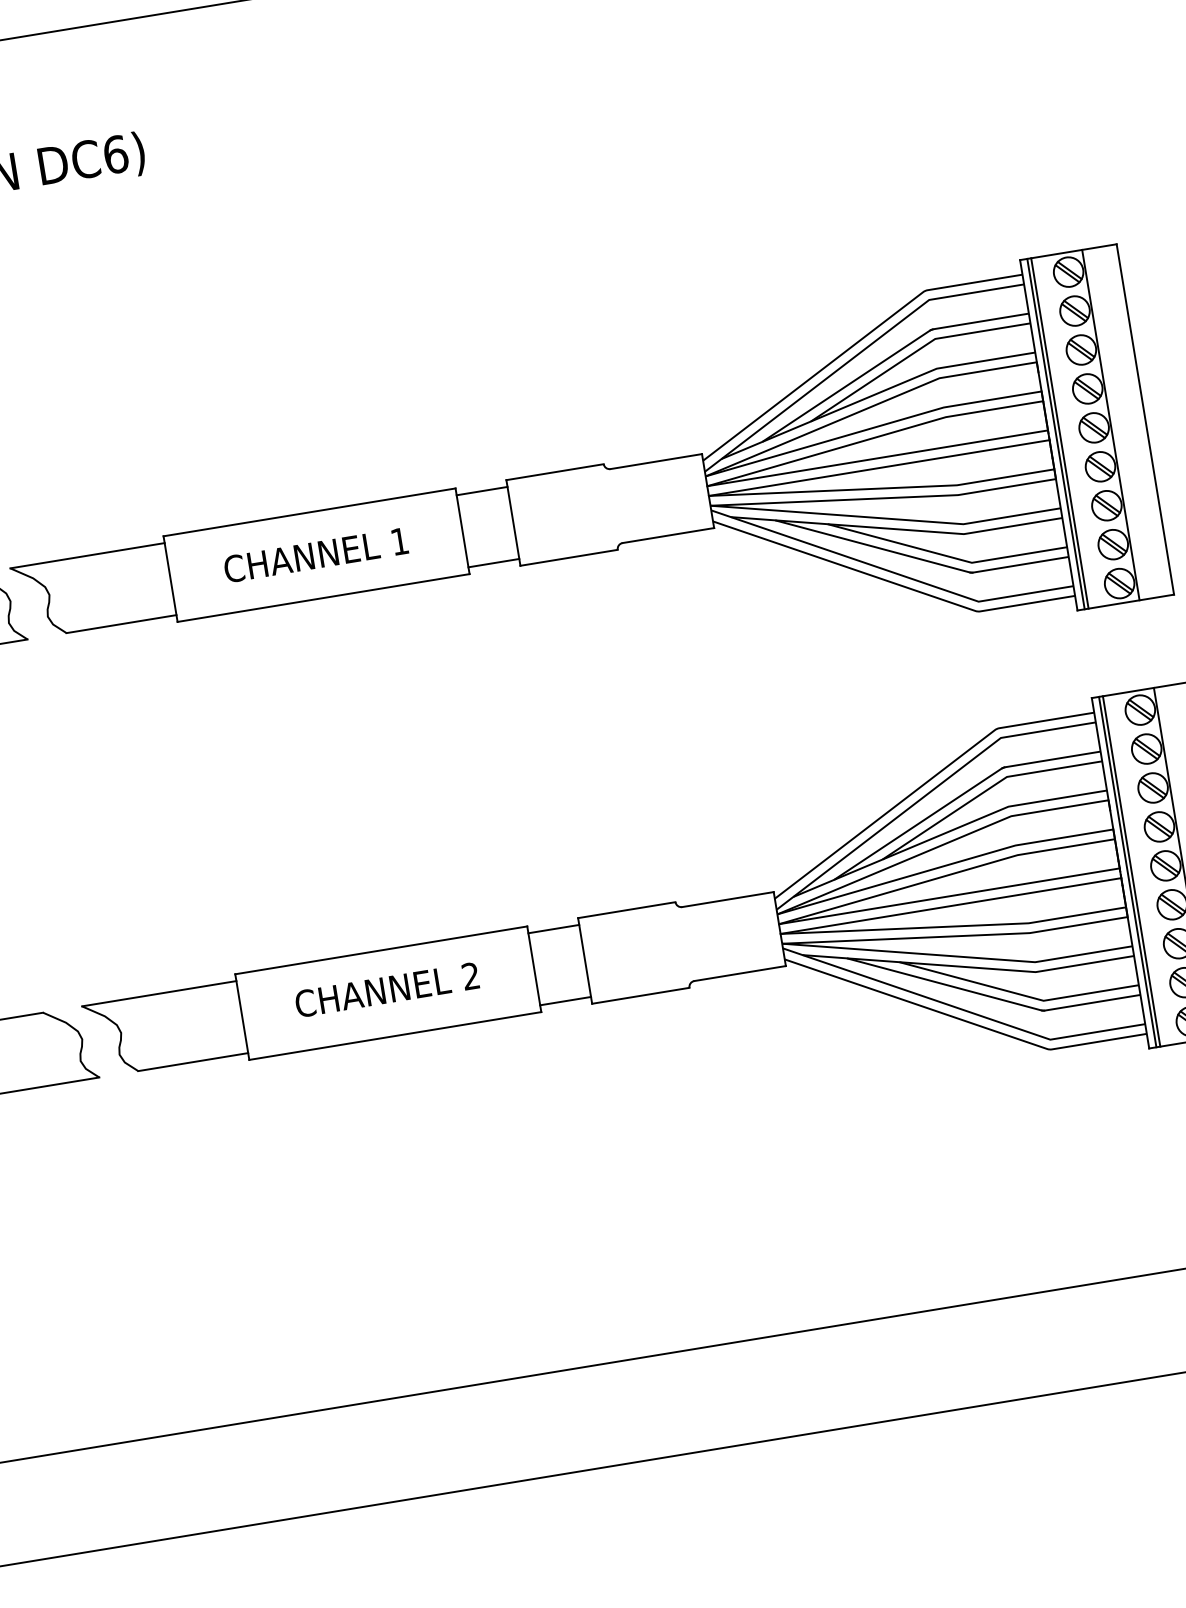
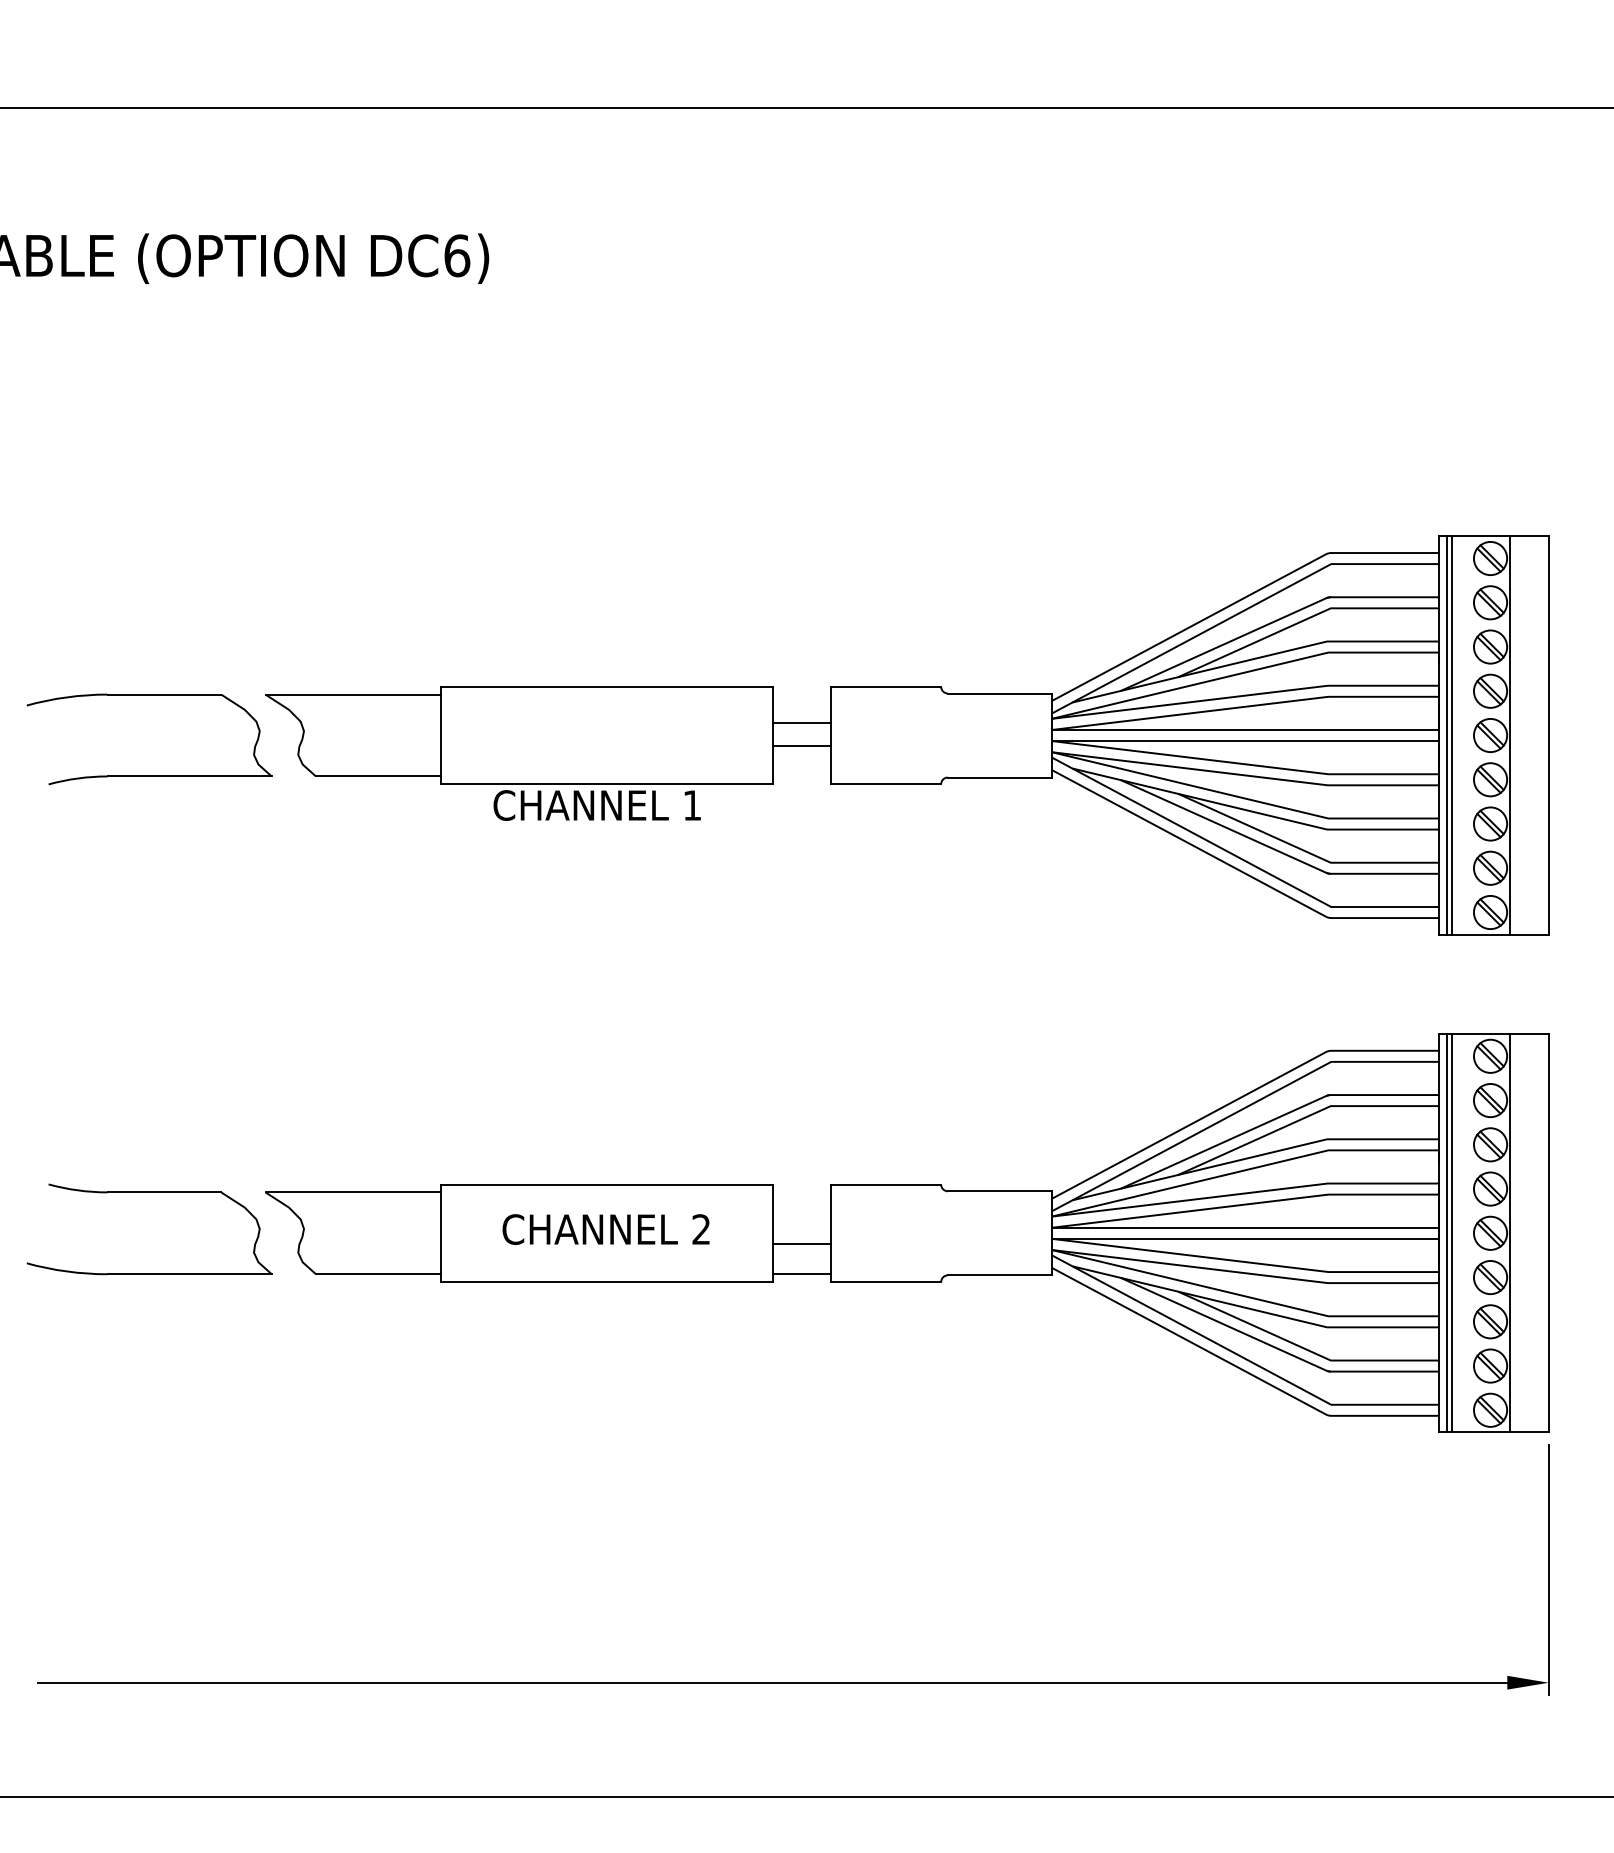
line: (481, 491) -> (801, 745), moved
text: (315, 555) -> (596, 805), moved
line: (493, 563) -> (801, 723), moved
line: (553, 929) -> (801, 1244), moved

